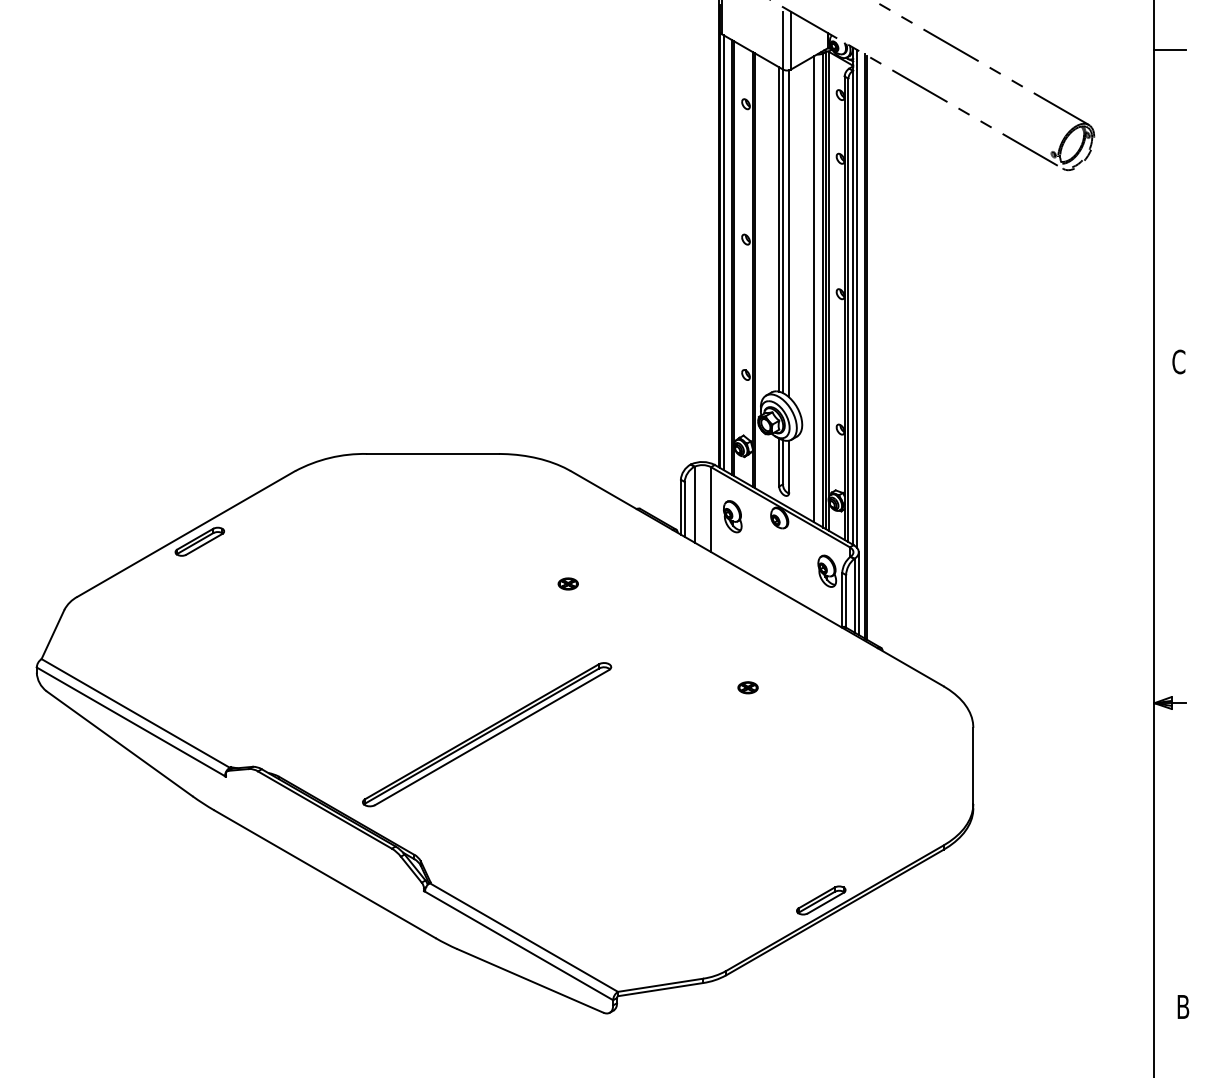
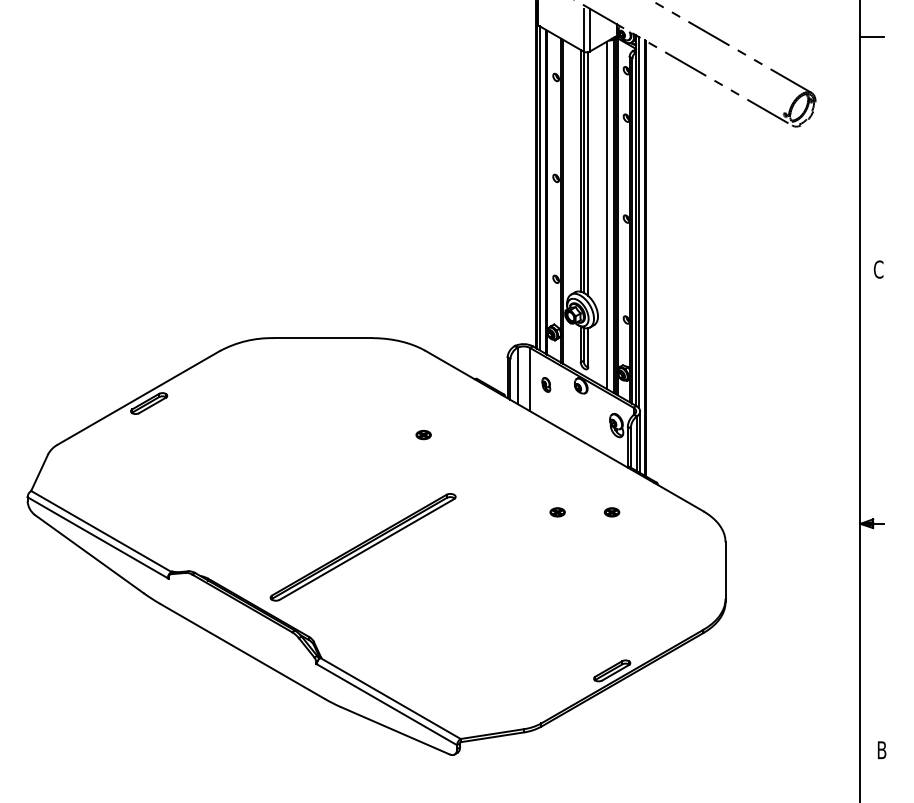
part: (732, 516) -> (546, 384), size x0.6
part: (820, 687) -> (611, 512), added

